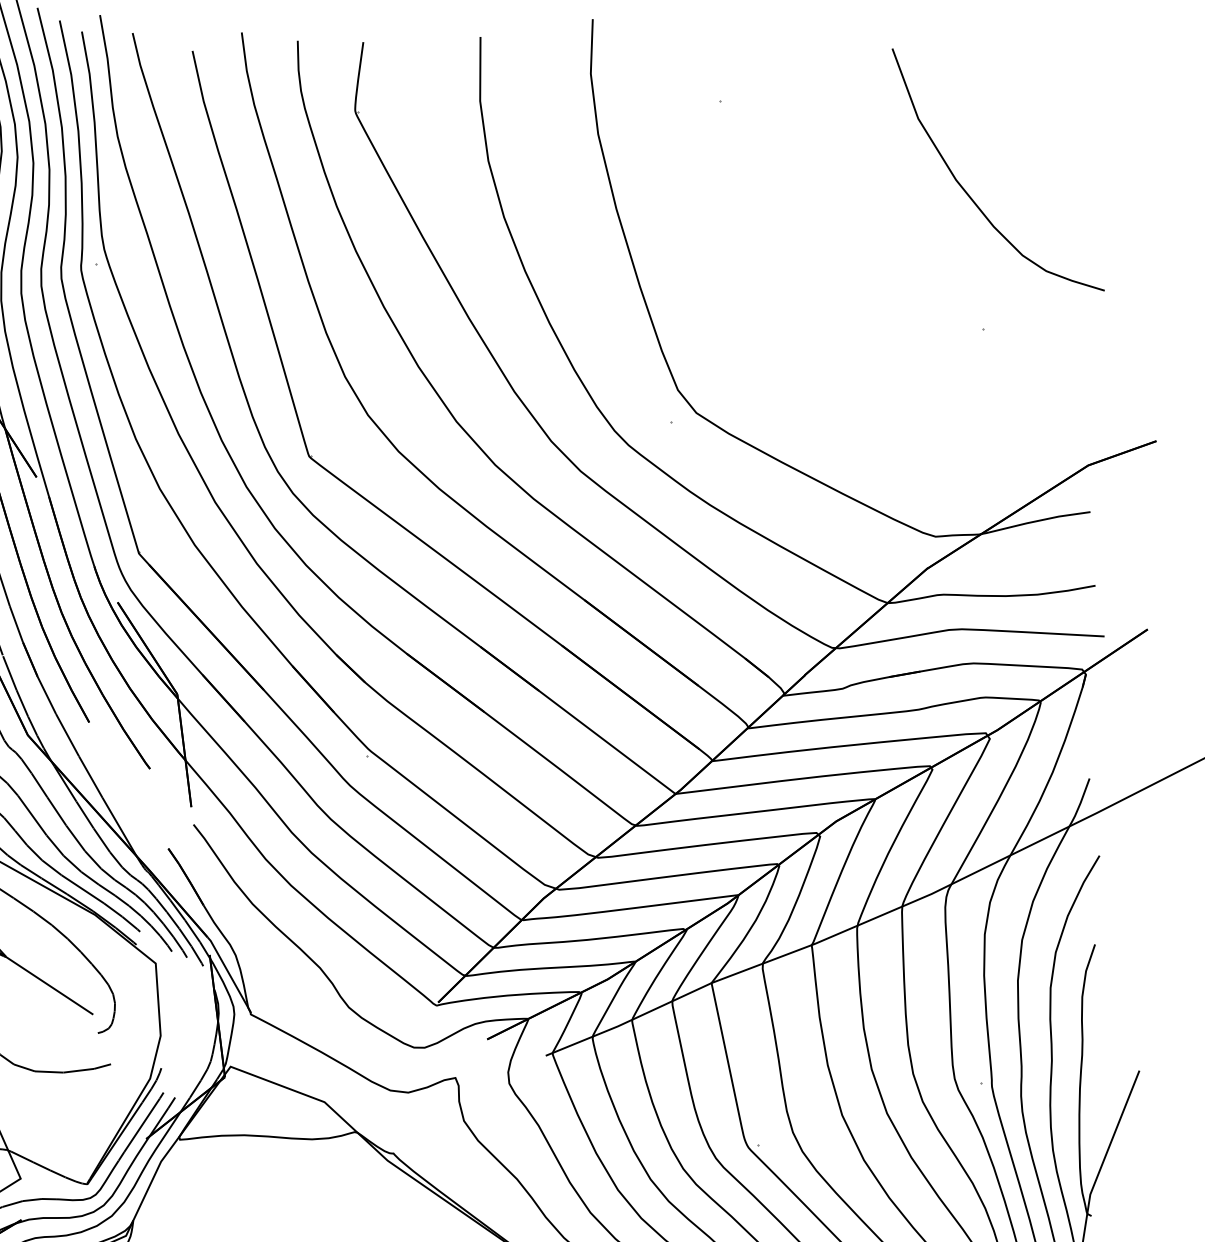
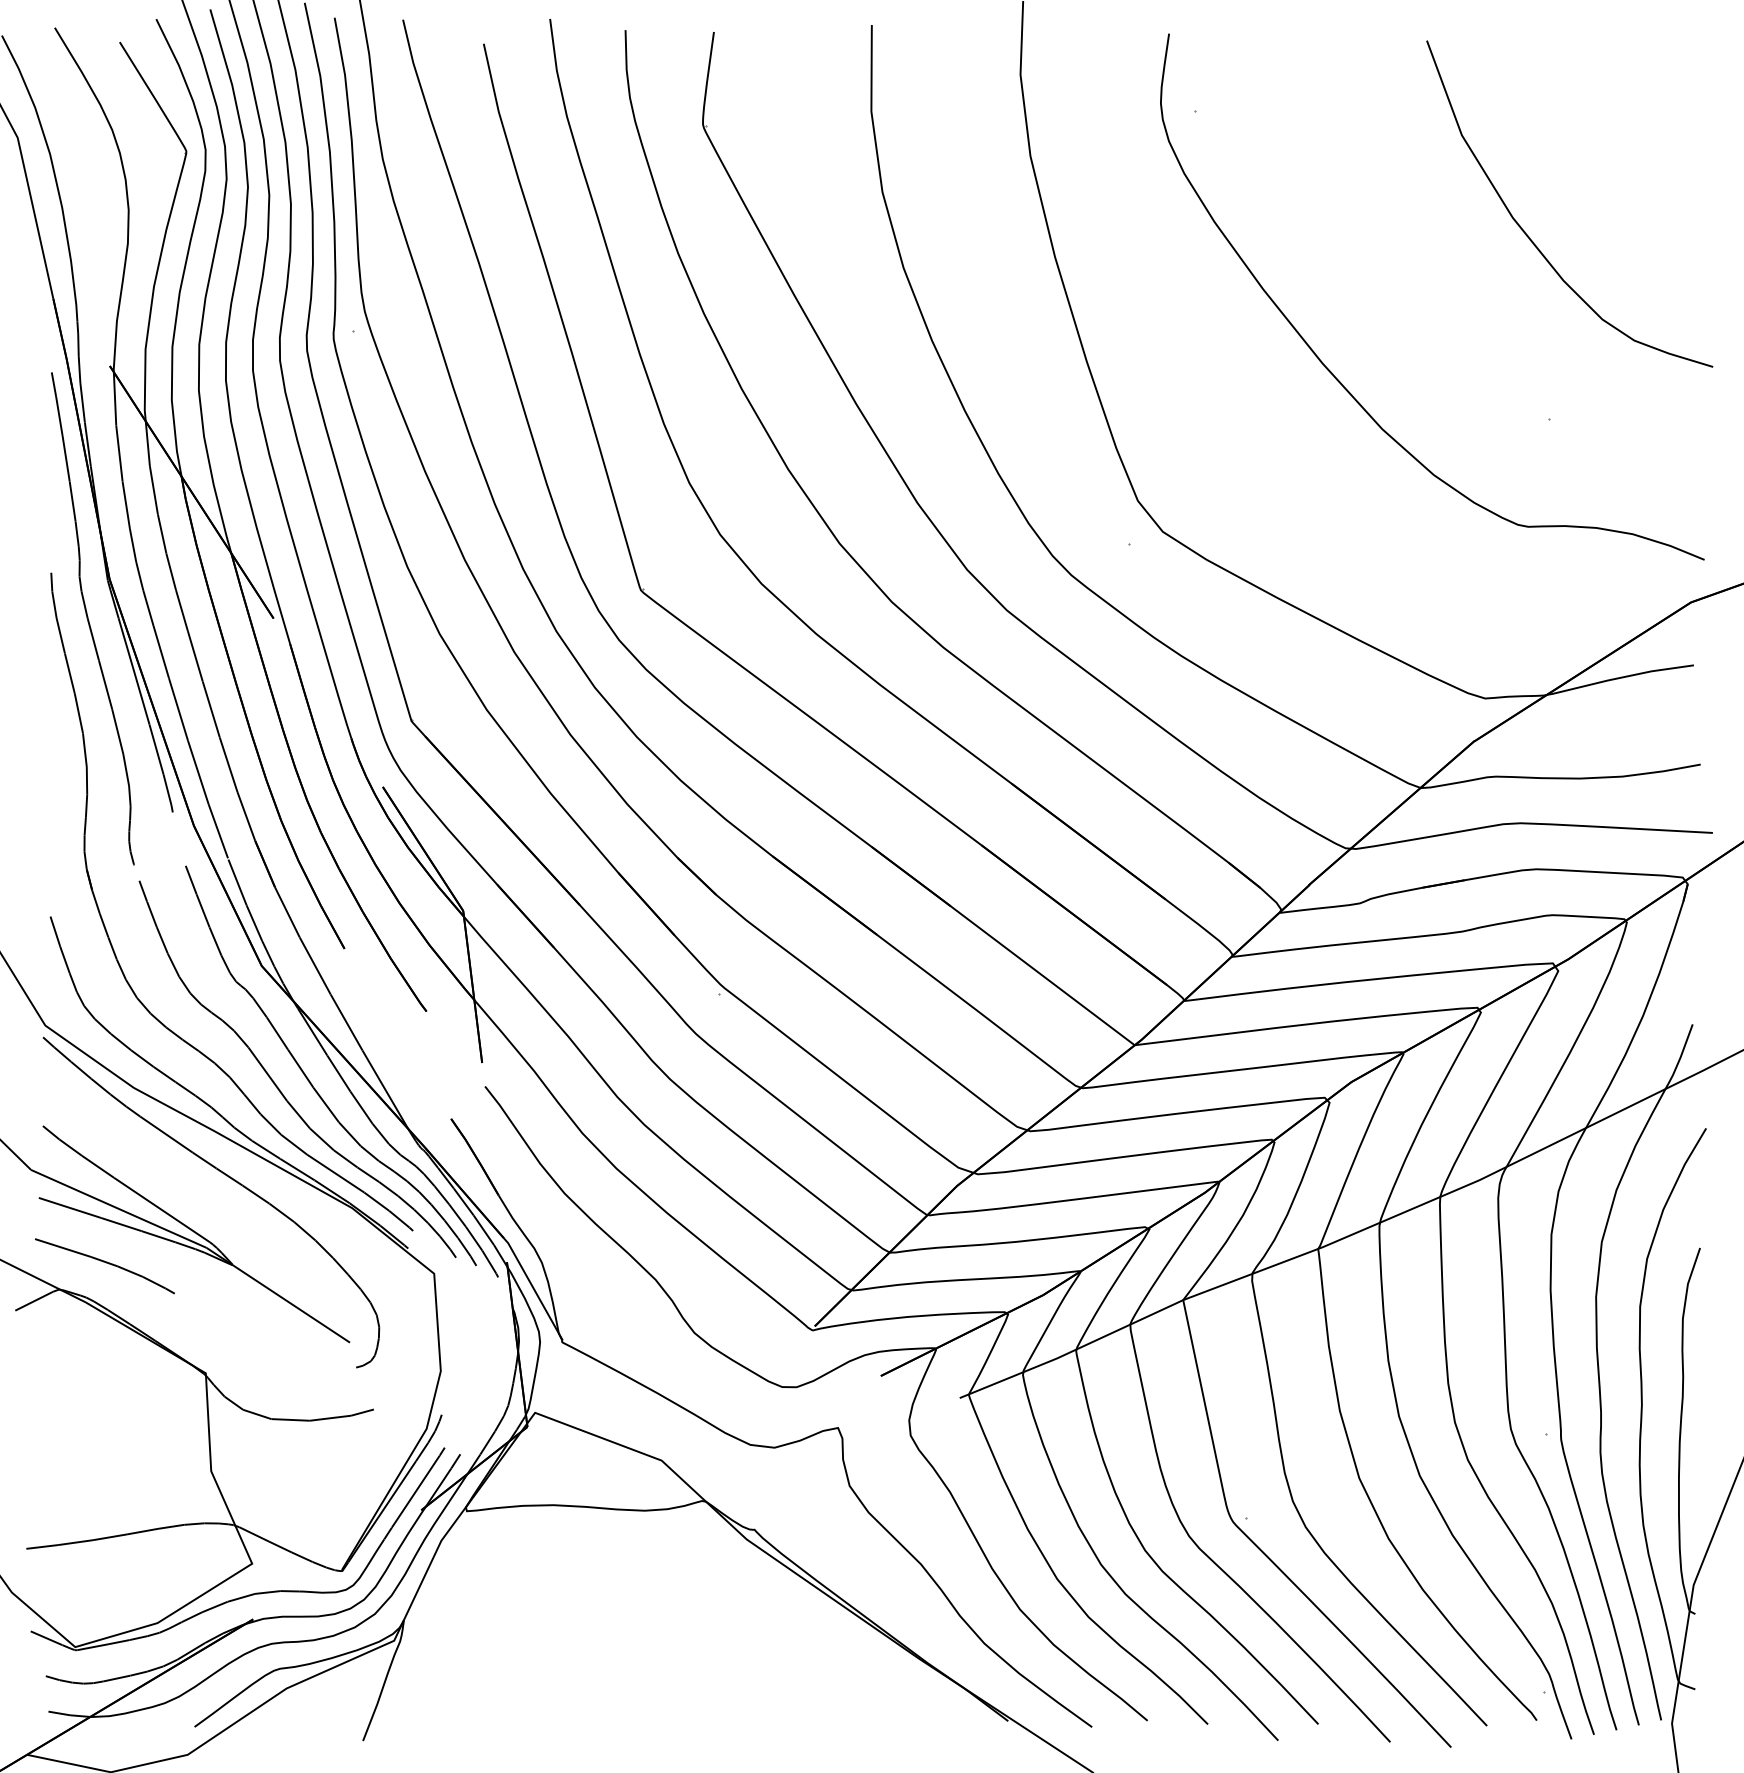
curve: (829, 302) -> (1342, 383), added

